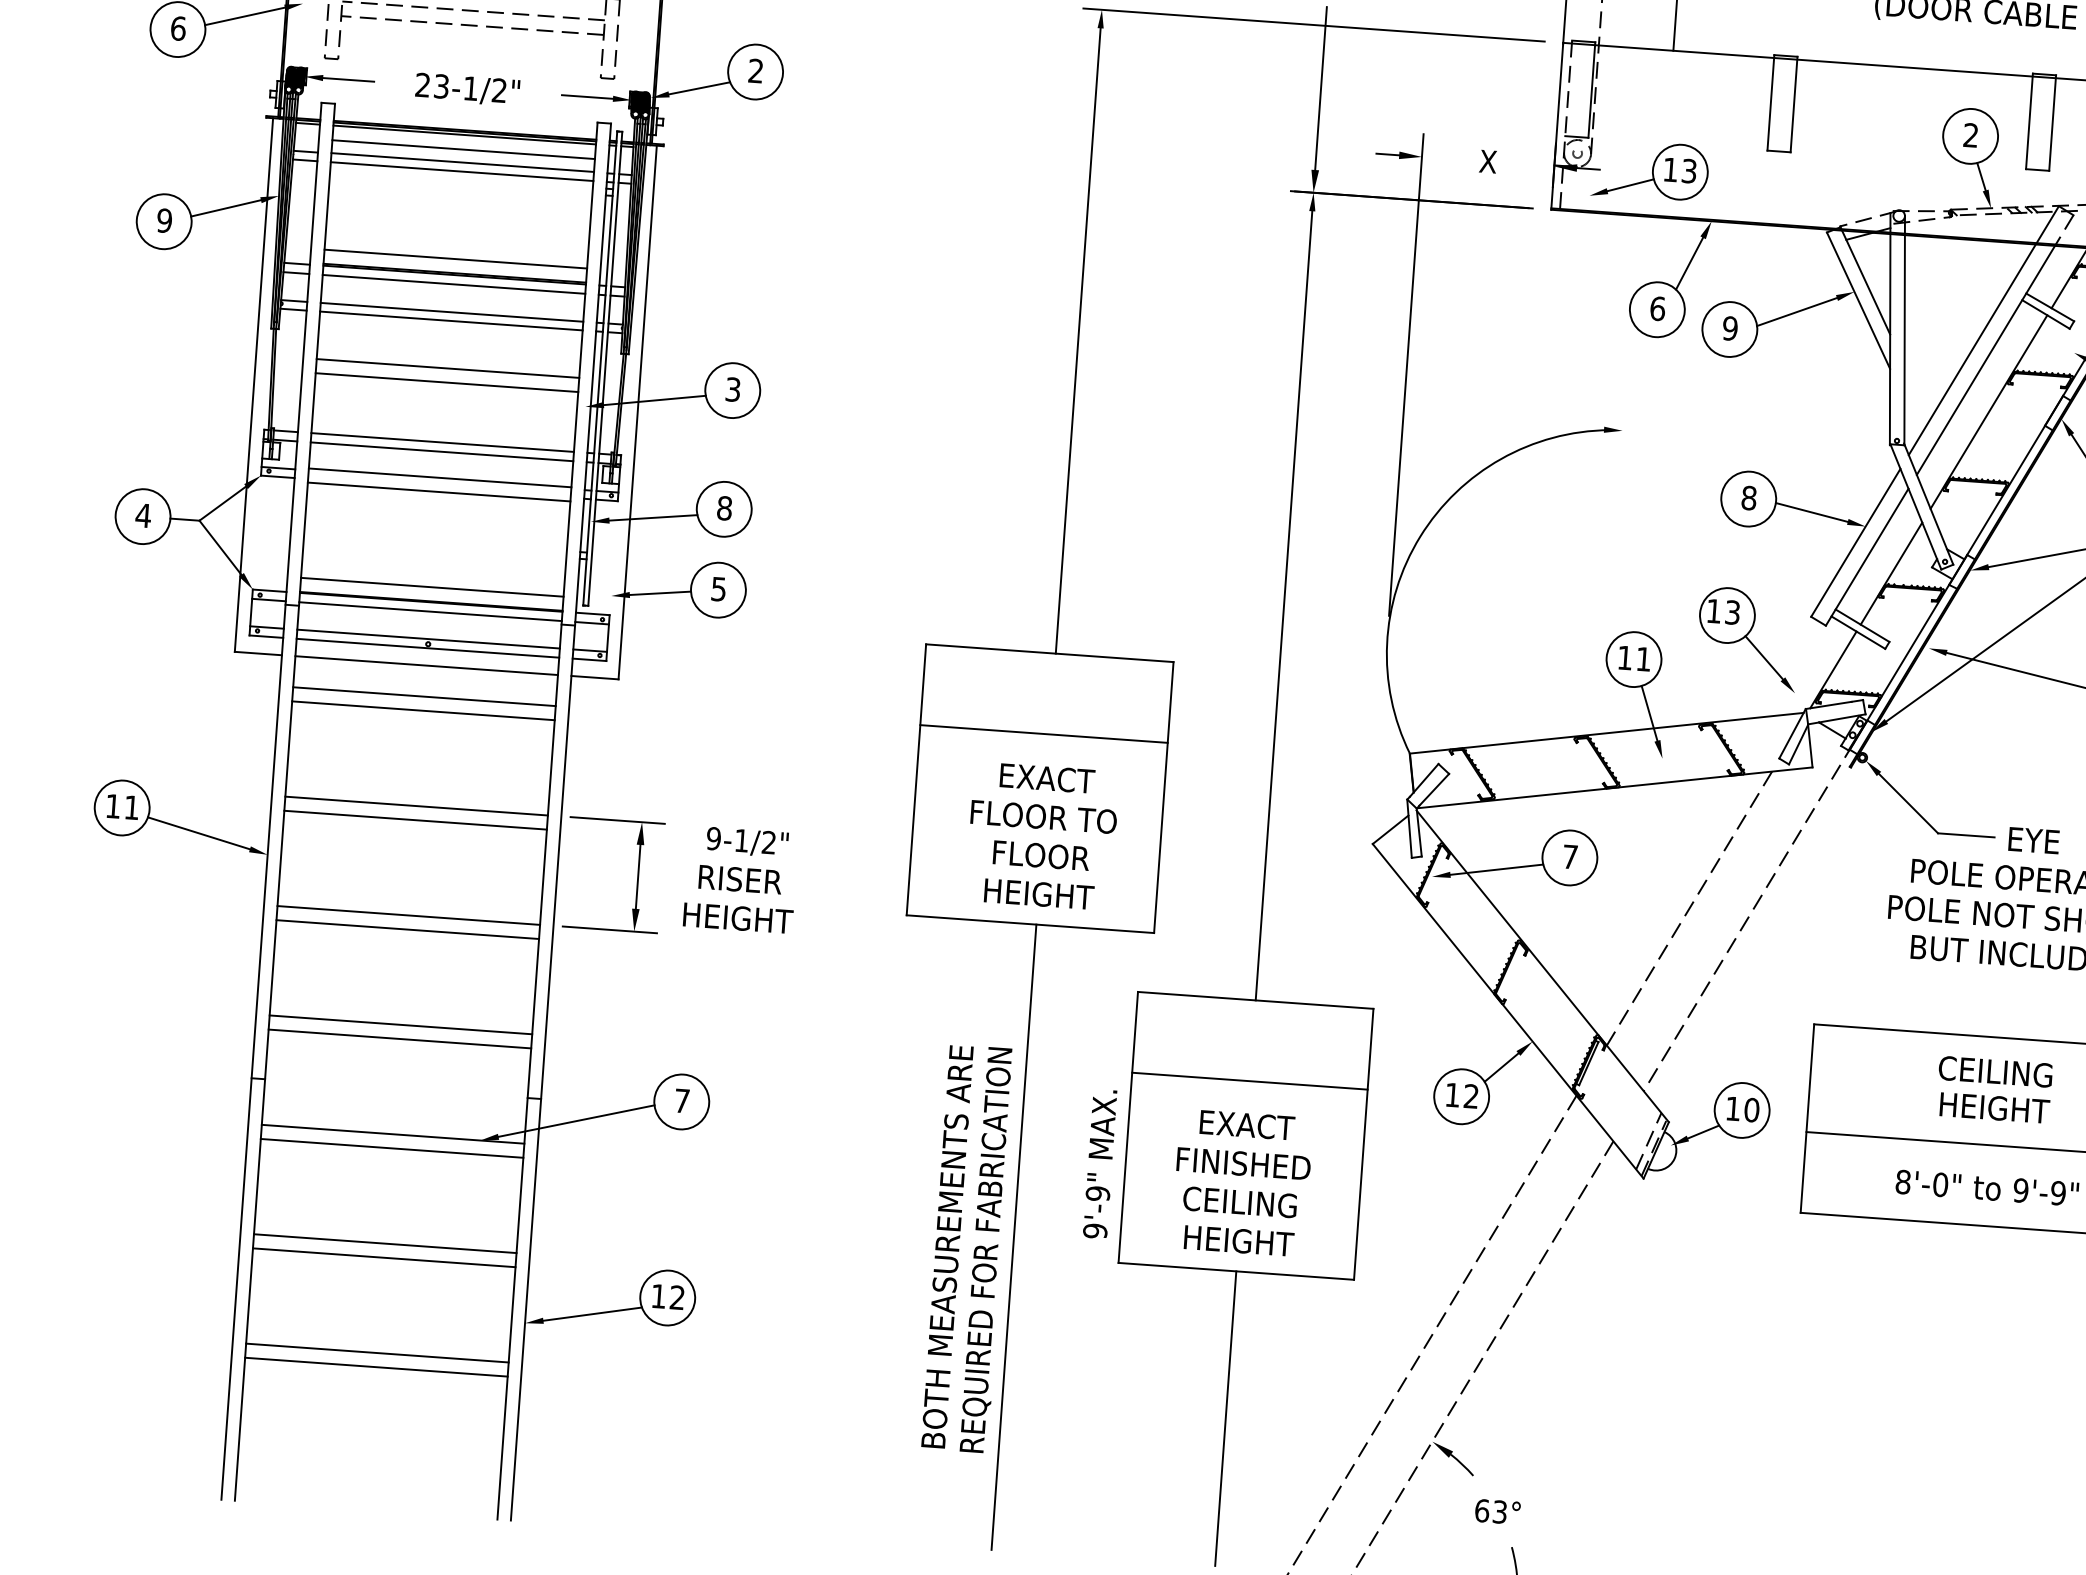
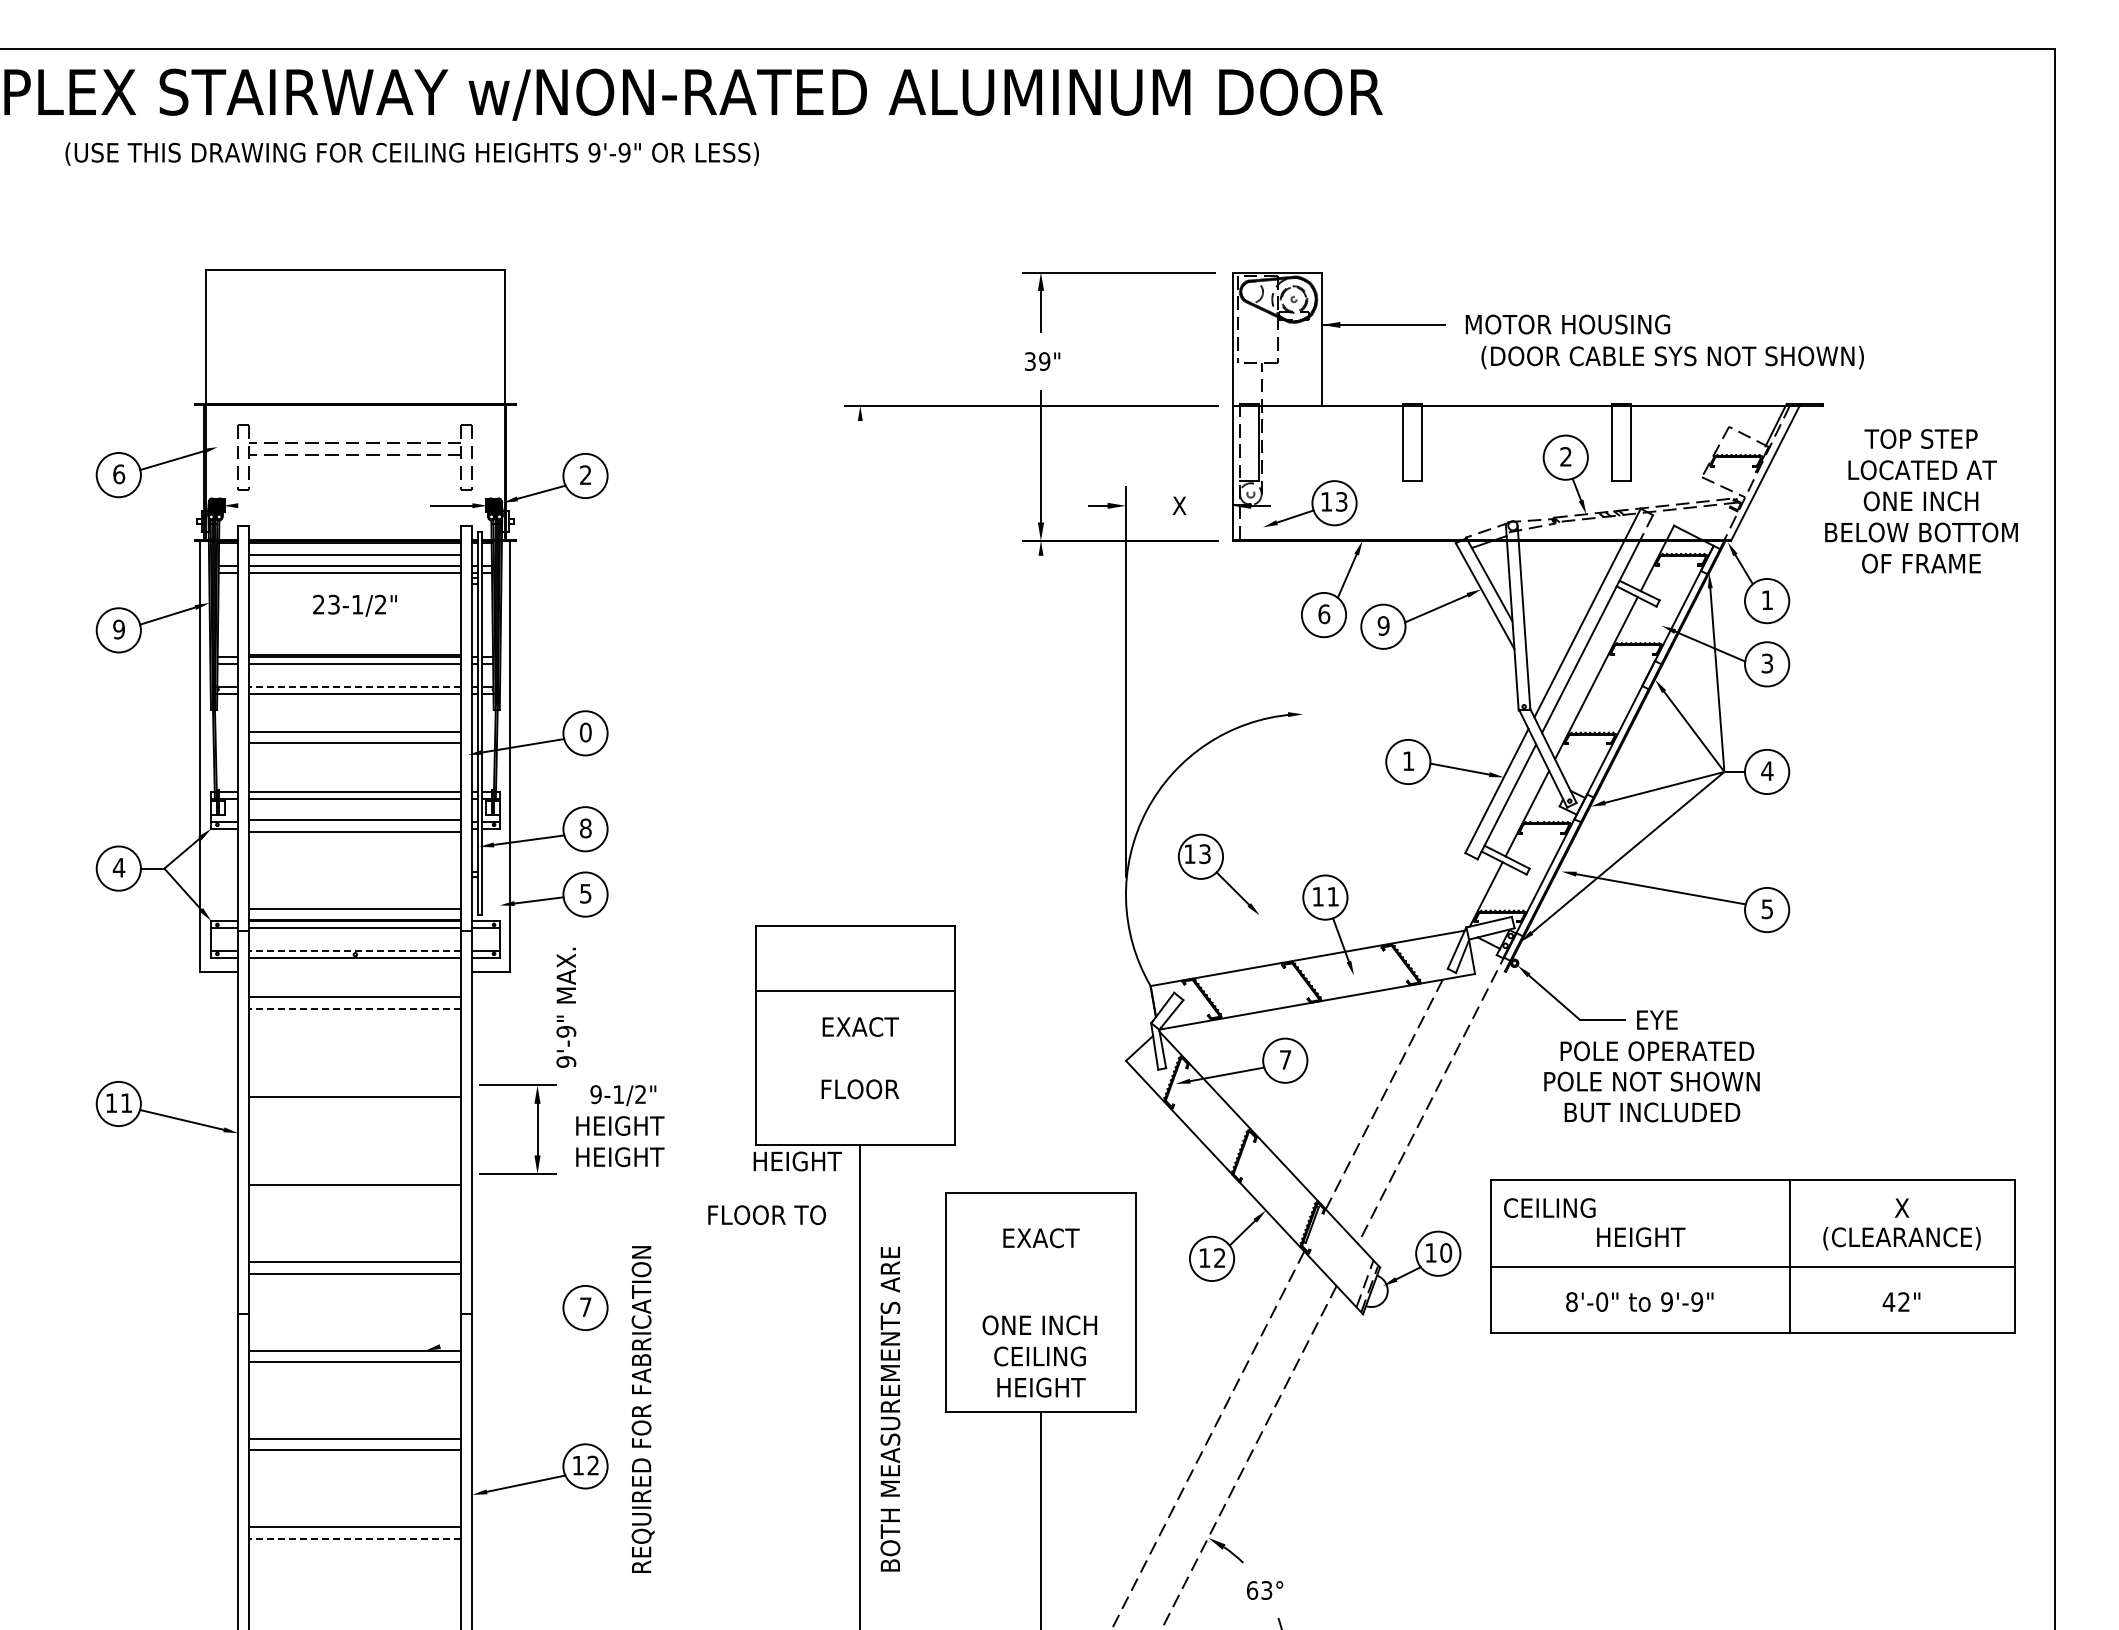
line: (348, 79) -> (258, 505), removed
text: (466, 89) -> (354, 605), moved
line: (456, 258) -> (355, 643), removed
line: (450, 312) -> (354, 686), solid -> dashed
line: (1078, 340) -> (860, 673), removed
text: (732, 389) -> (585, 732), 3 -> 0
text: (1748, 498) -> (1408, 761), 8 -> 1
line: (1283, 605) -> (1040, 874), removed
part: (1747, 637) -> (1218, 873), moved
line: (427, 638) -> (354, 950), solid -> dashed
line: (426, 666) -> (355, 972), removed
line: (422, 710) -> (354, 1008), solid -> dashed
line: (416, 806) -> (355, 1085), removed
text: (1043, 817) -> (766, 1215), moved
text: (741, 879) -> (620, 1125), RISER -> HEIGHT
text: (1038, 894) -> (797, 1161), moved
line: (408, 915) -> (355, 1173), removed
text: (1995, 1071) -> (1549, 1207), moved
line: (1249, 1081) -> (1040, 1258), removed
line: (575, 1121) -> (501, 1329), removed
text: (1247, 1125) -> (1041, 1238), moved
text: (1100, 1163) -> (566, 1007), moved
text: (1242, 1163) -> (1039, 1325), FINISHED -> ONE INCH
text: (947, 1246) -> (890, 1408), moved
text: (987, 1250) -> (642, 1409), moved
line: (375, 1366) -> (354, 1538), solid -> dashed

